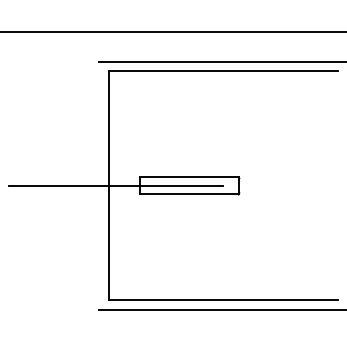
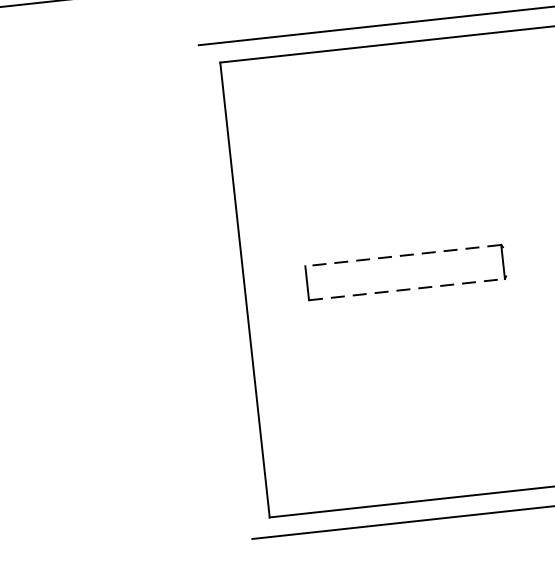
line: (188, 177) -> (401, 256), solid -> dashed
line: (115, 185) -> (258, 287), removed
line: (189, 194) -> (407, 289), solid -> dashed

